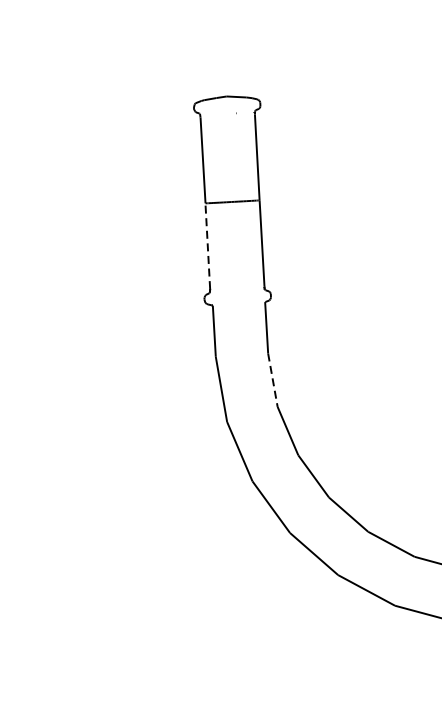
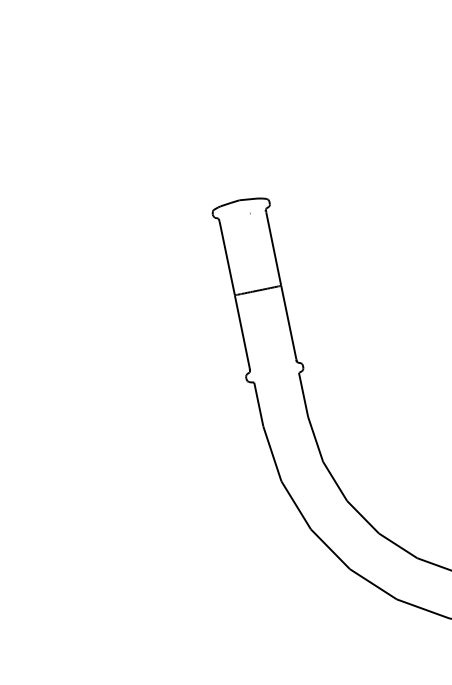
line: (208, 245) -> (242, 331), dashed -> solid
line: (272, 380) -> (315, 439), dashed -> solid

